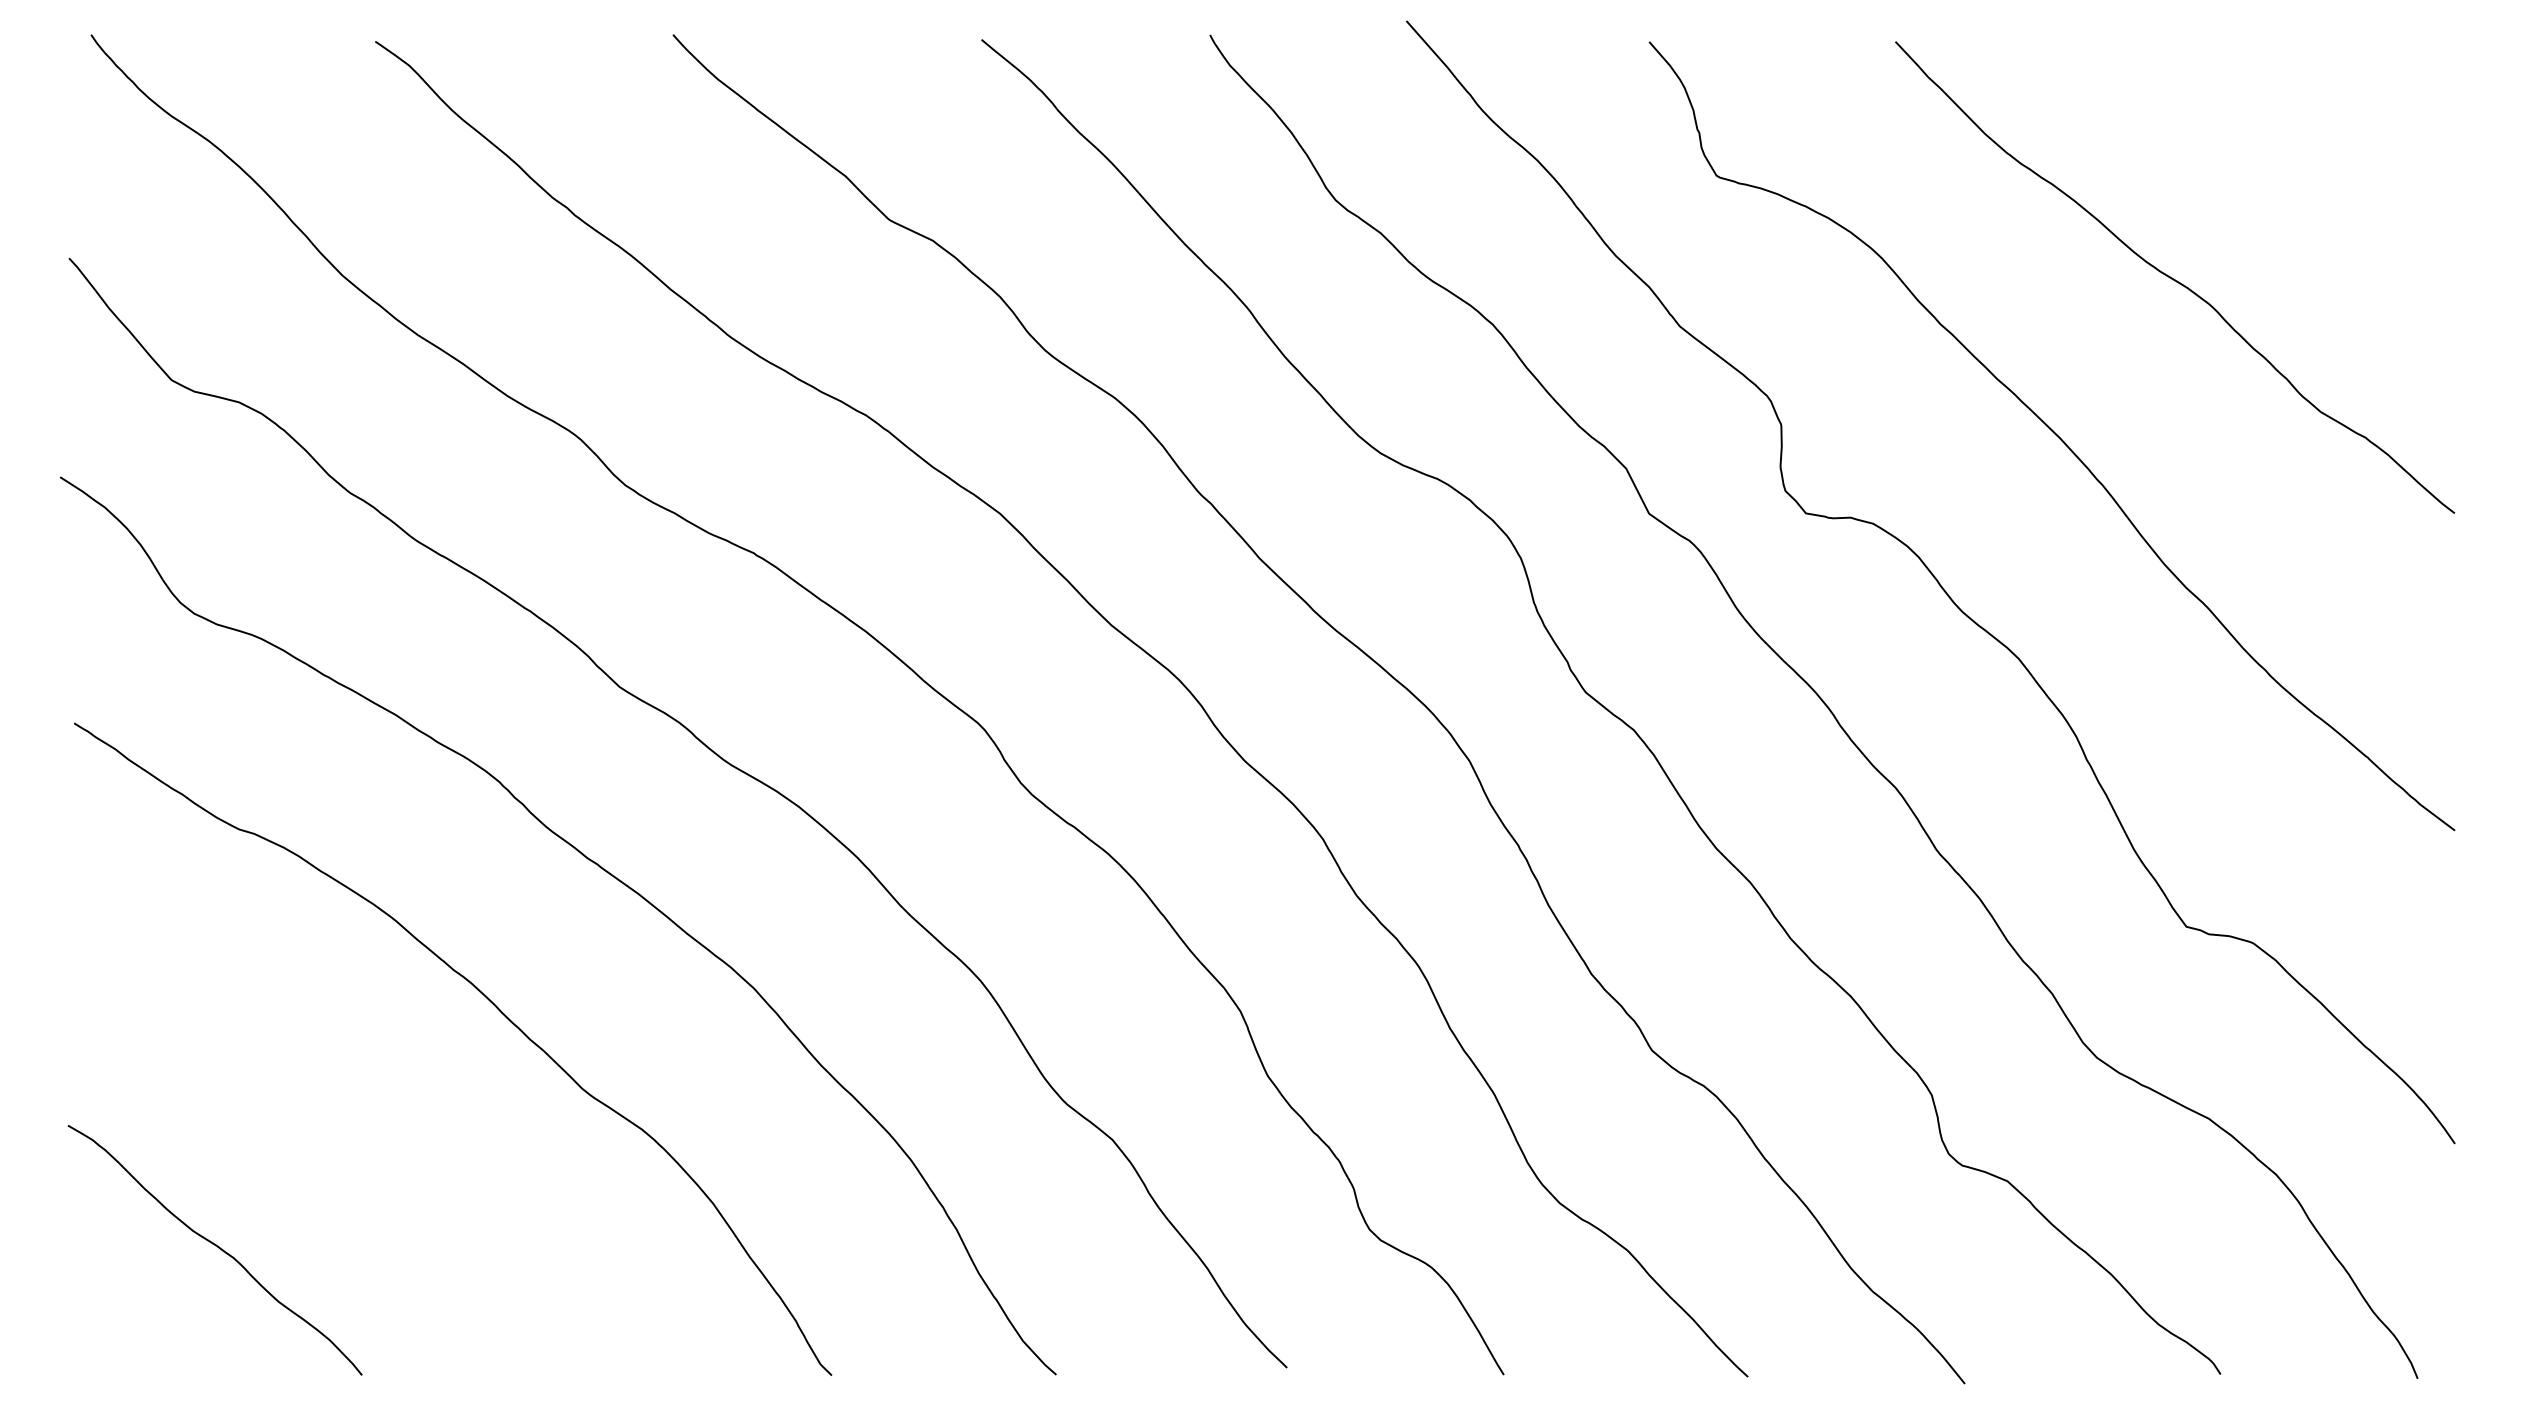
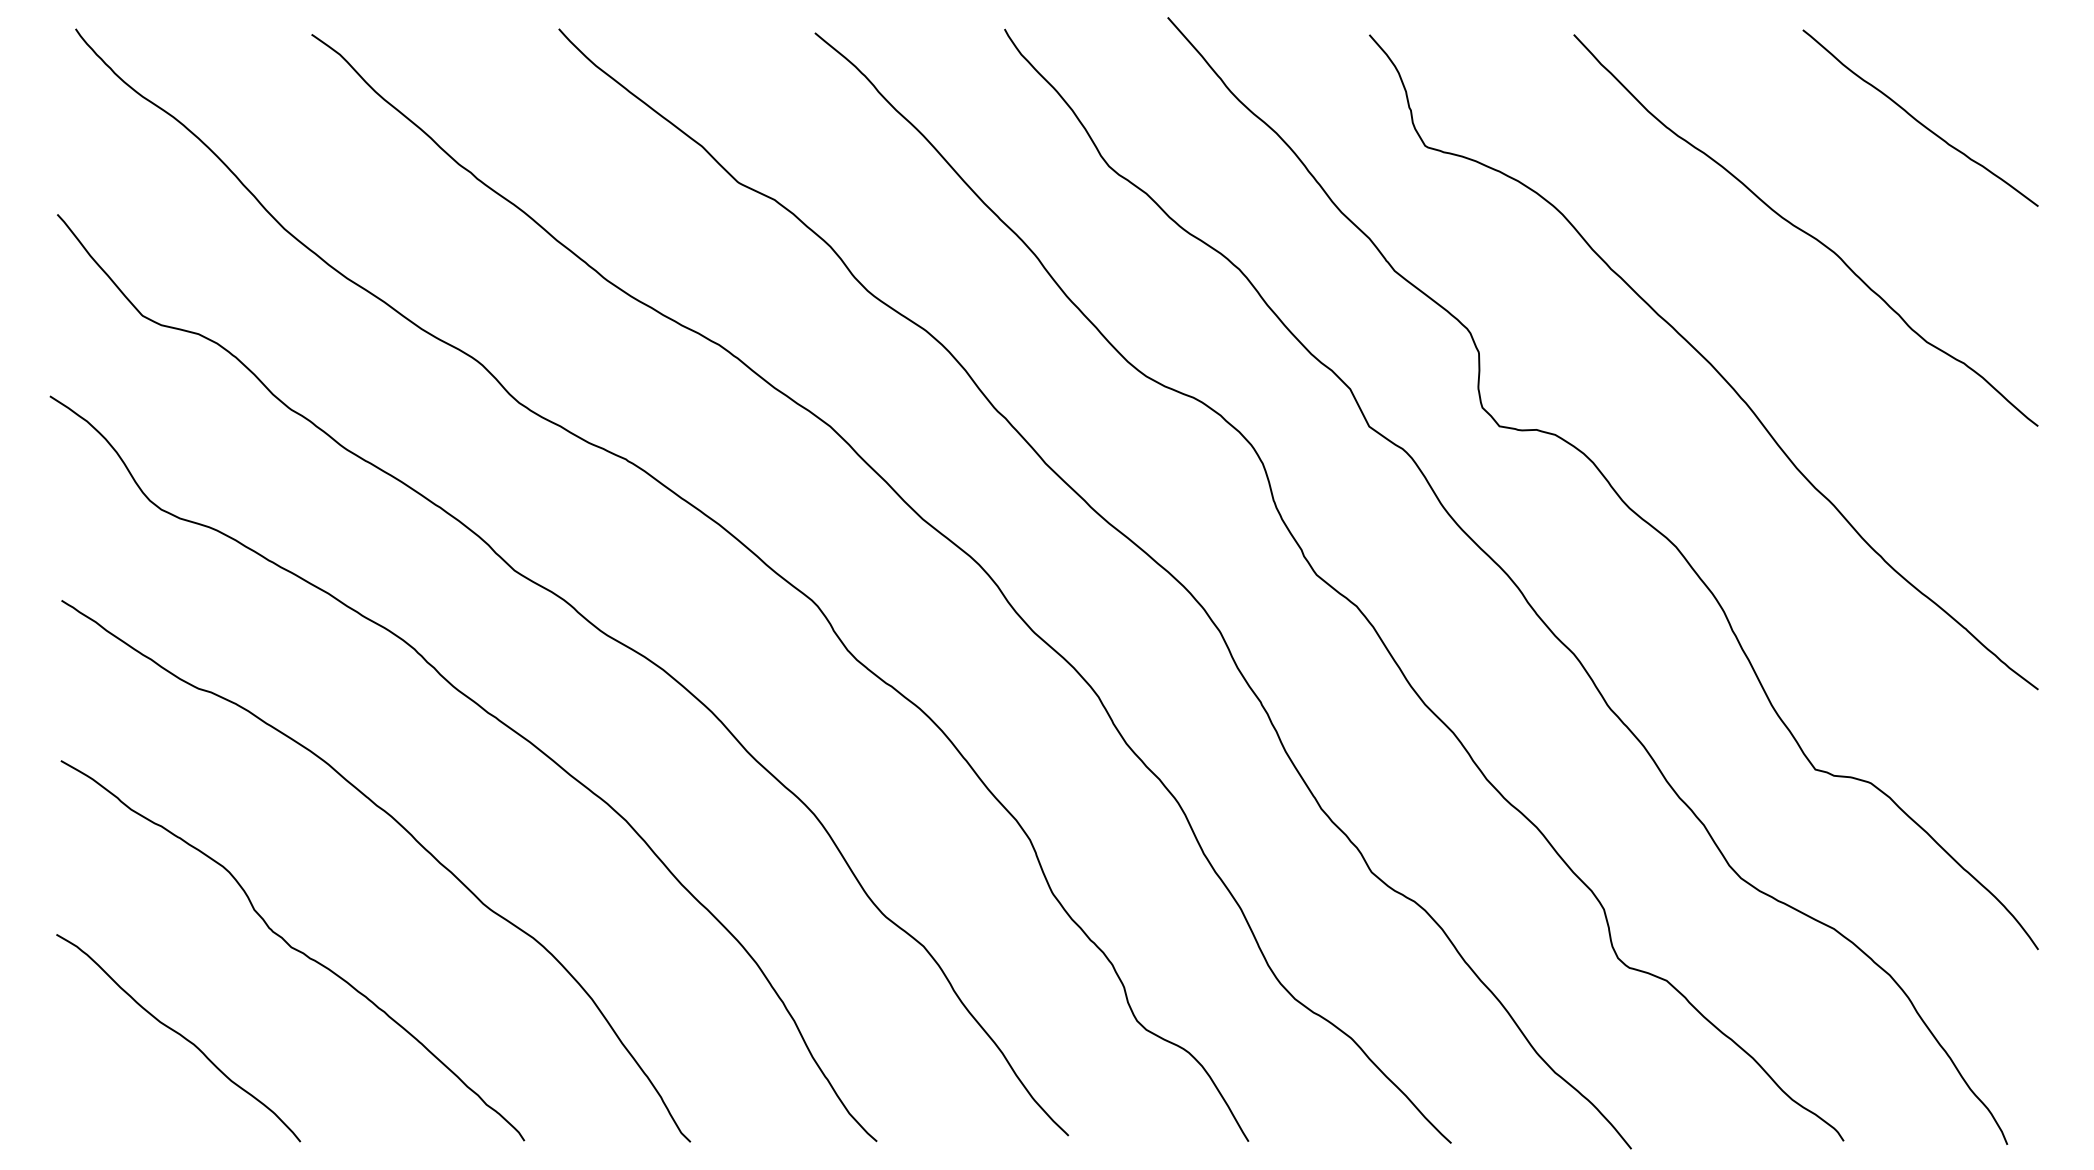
curve: (2312, 146) -> (1920, 121), added
curve: (353, 1143) -> (293, 949), added

